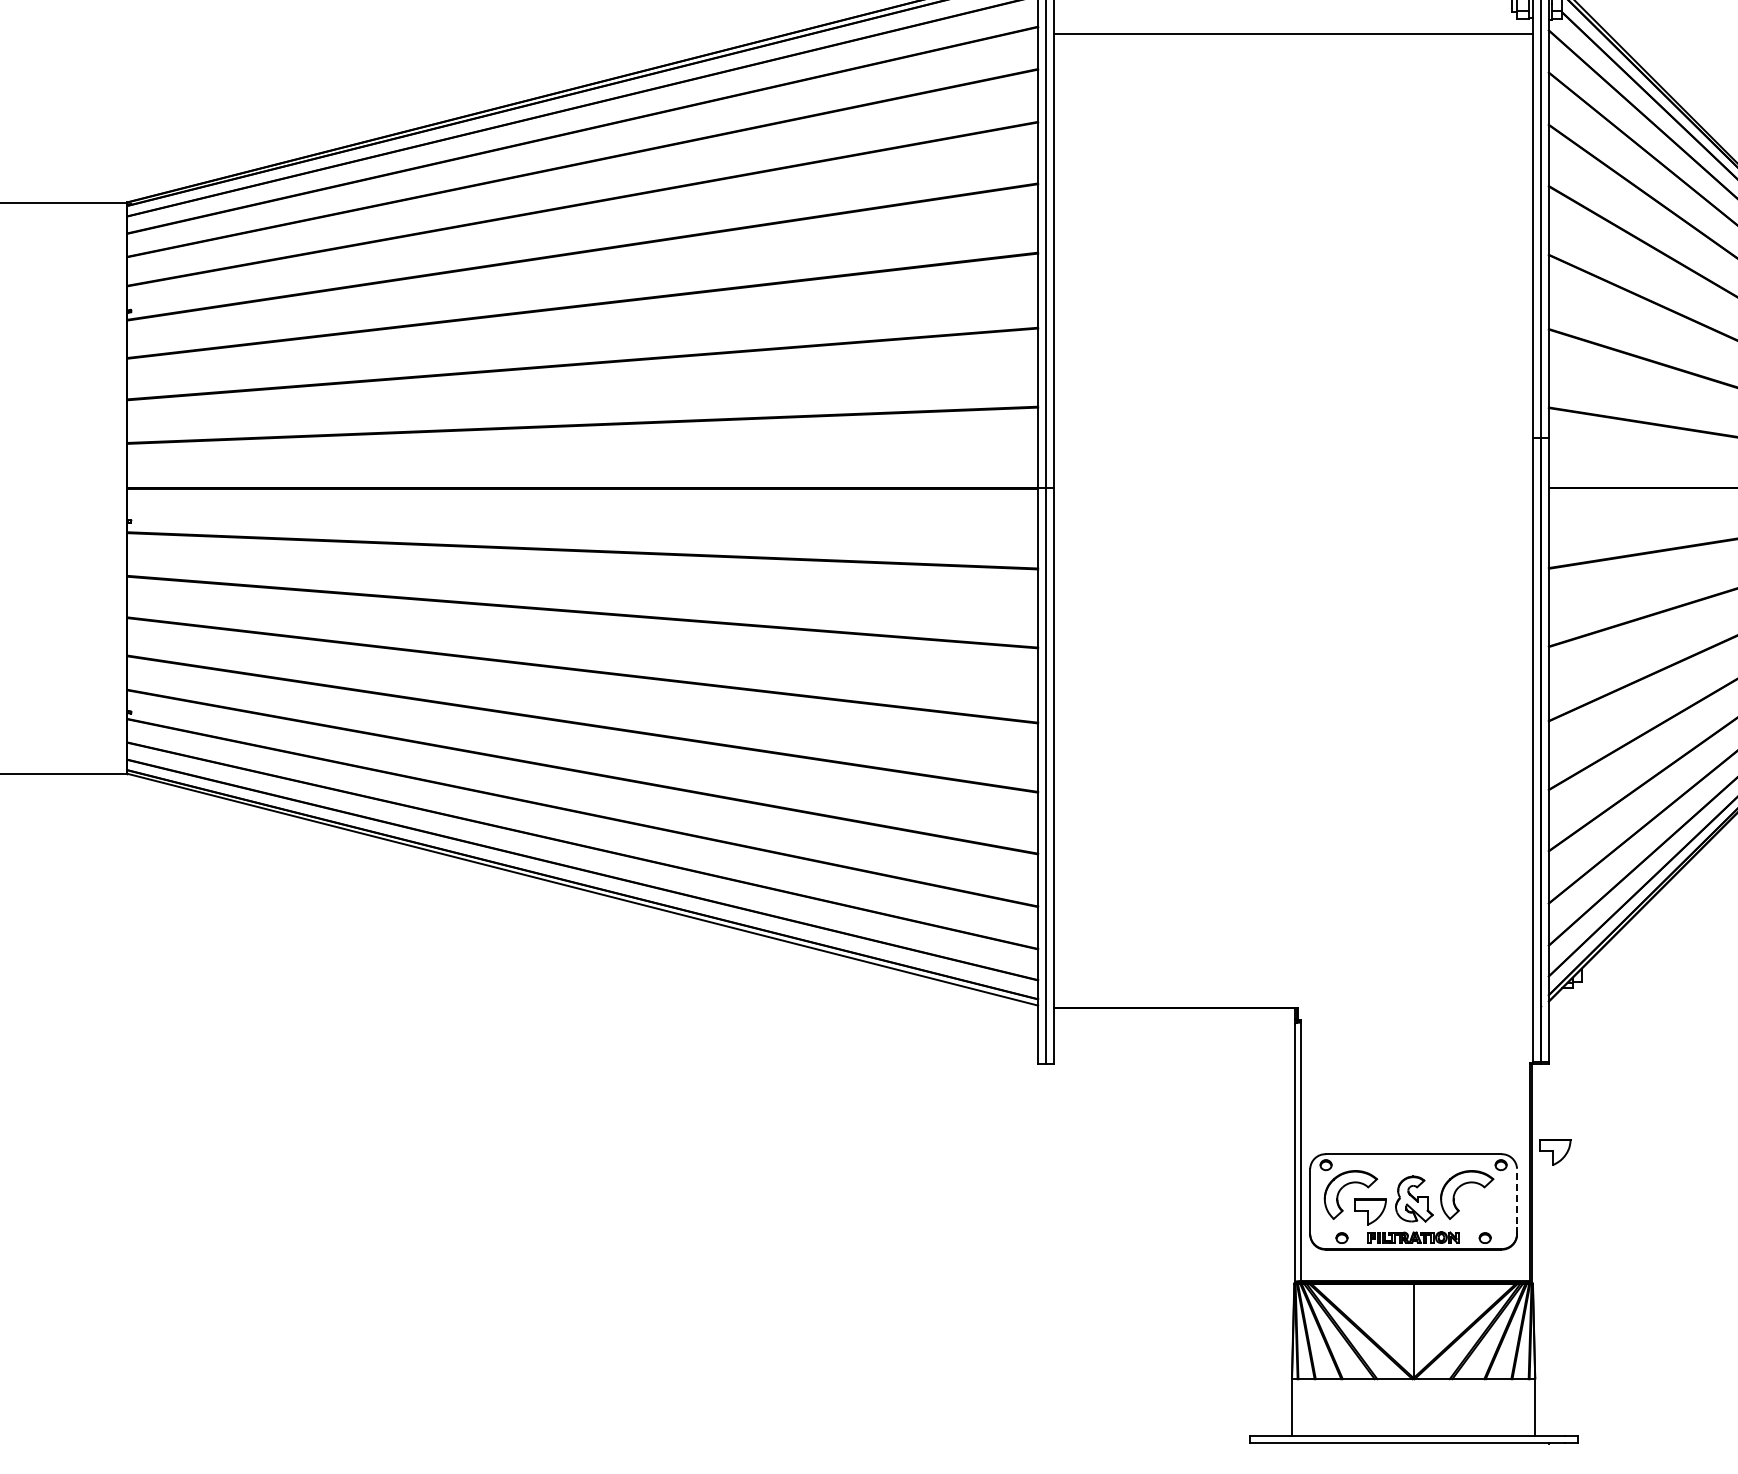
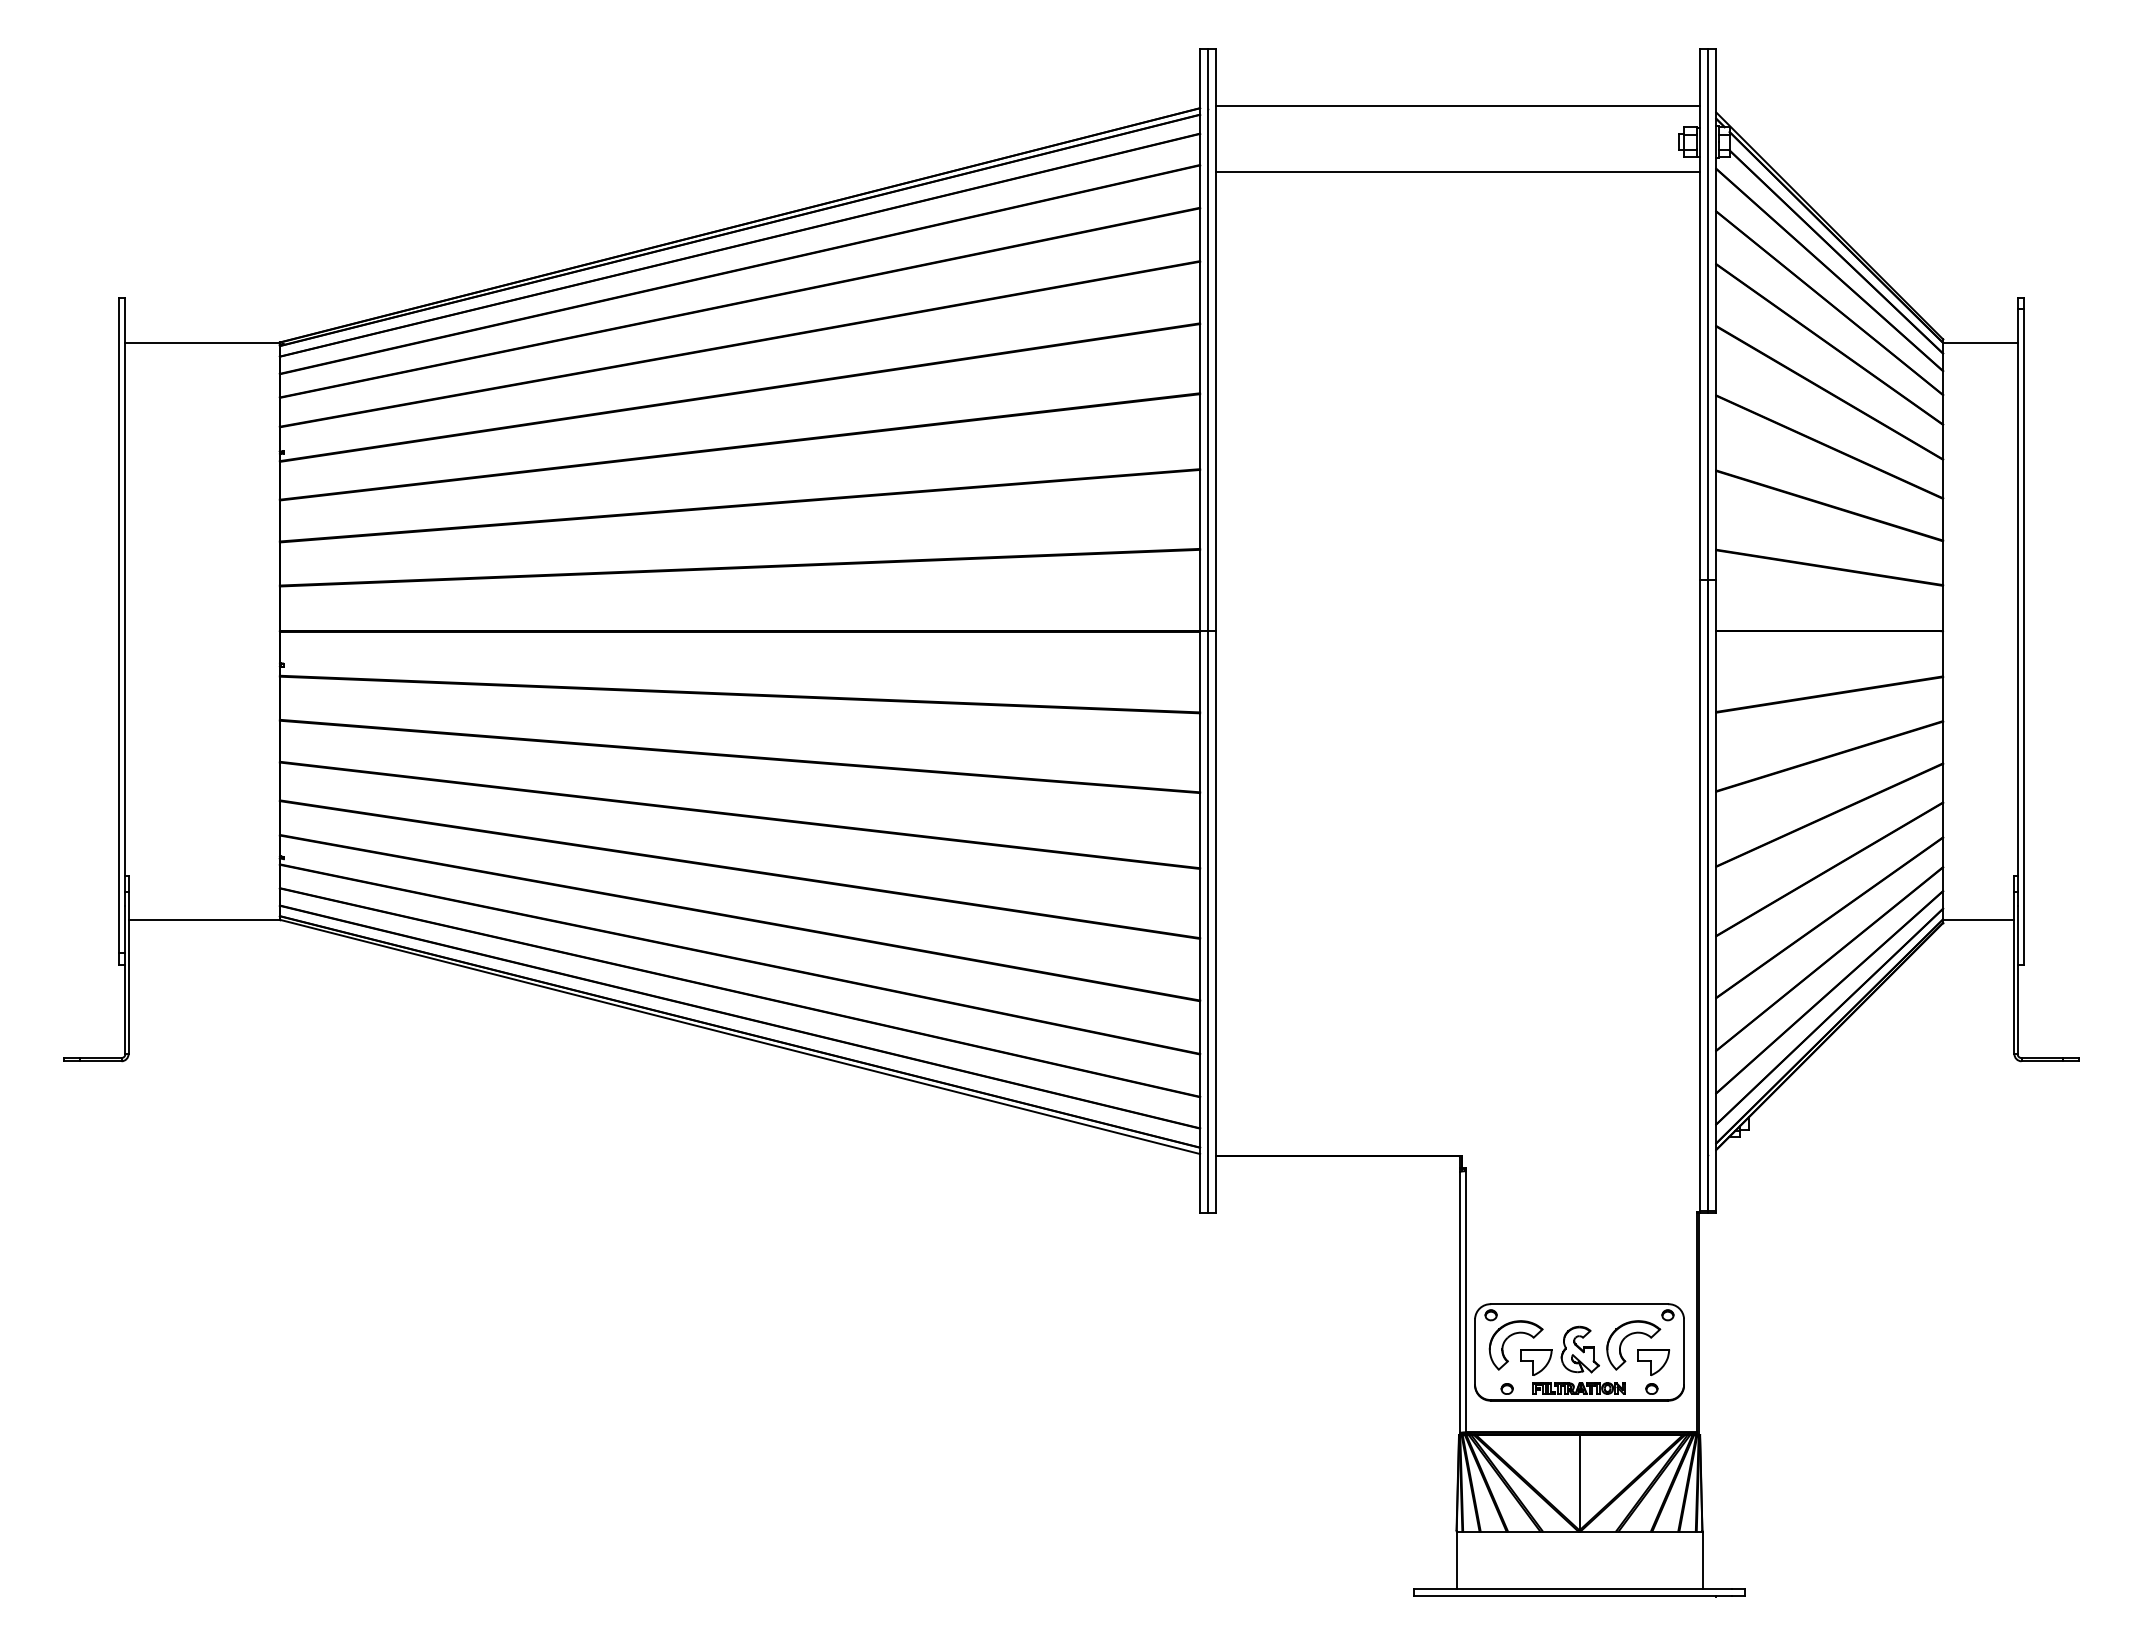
part: (1555, 1152) -> (1653, 1362), moved
line: (1517, 1201) -> (1684, 1351), dashed -> solid

